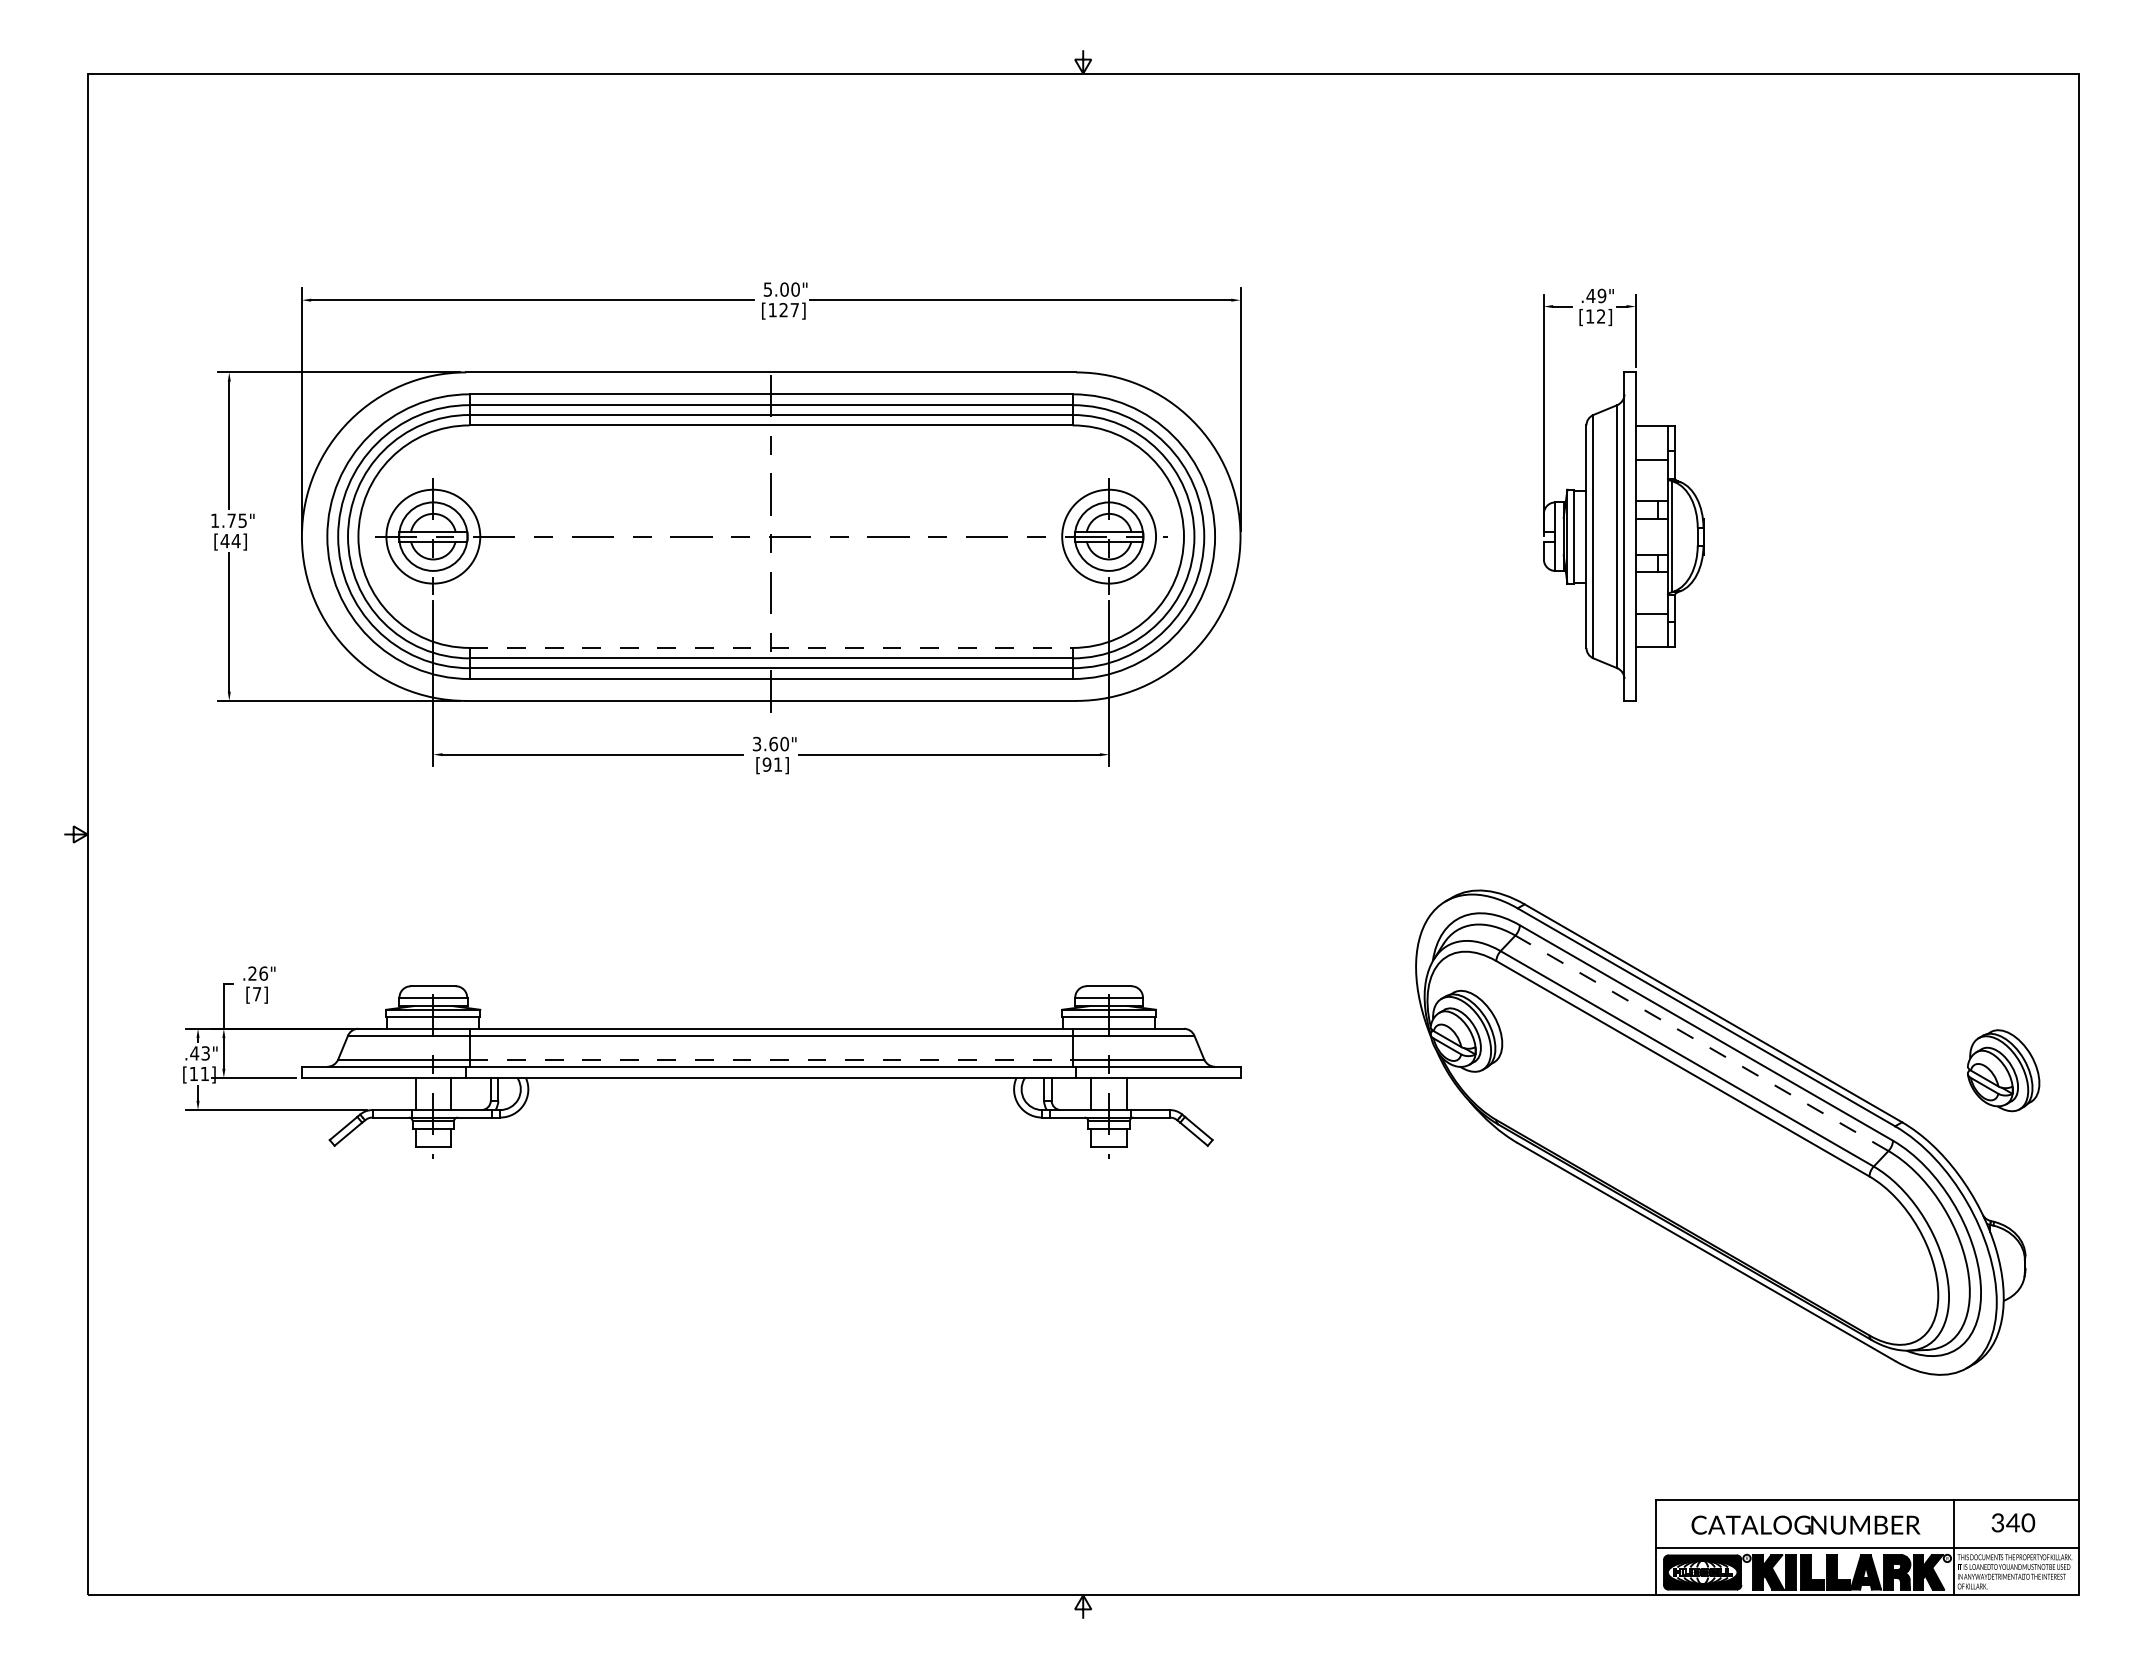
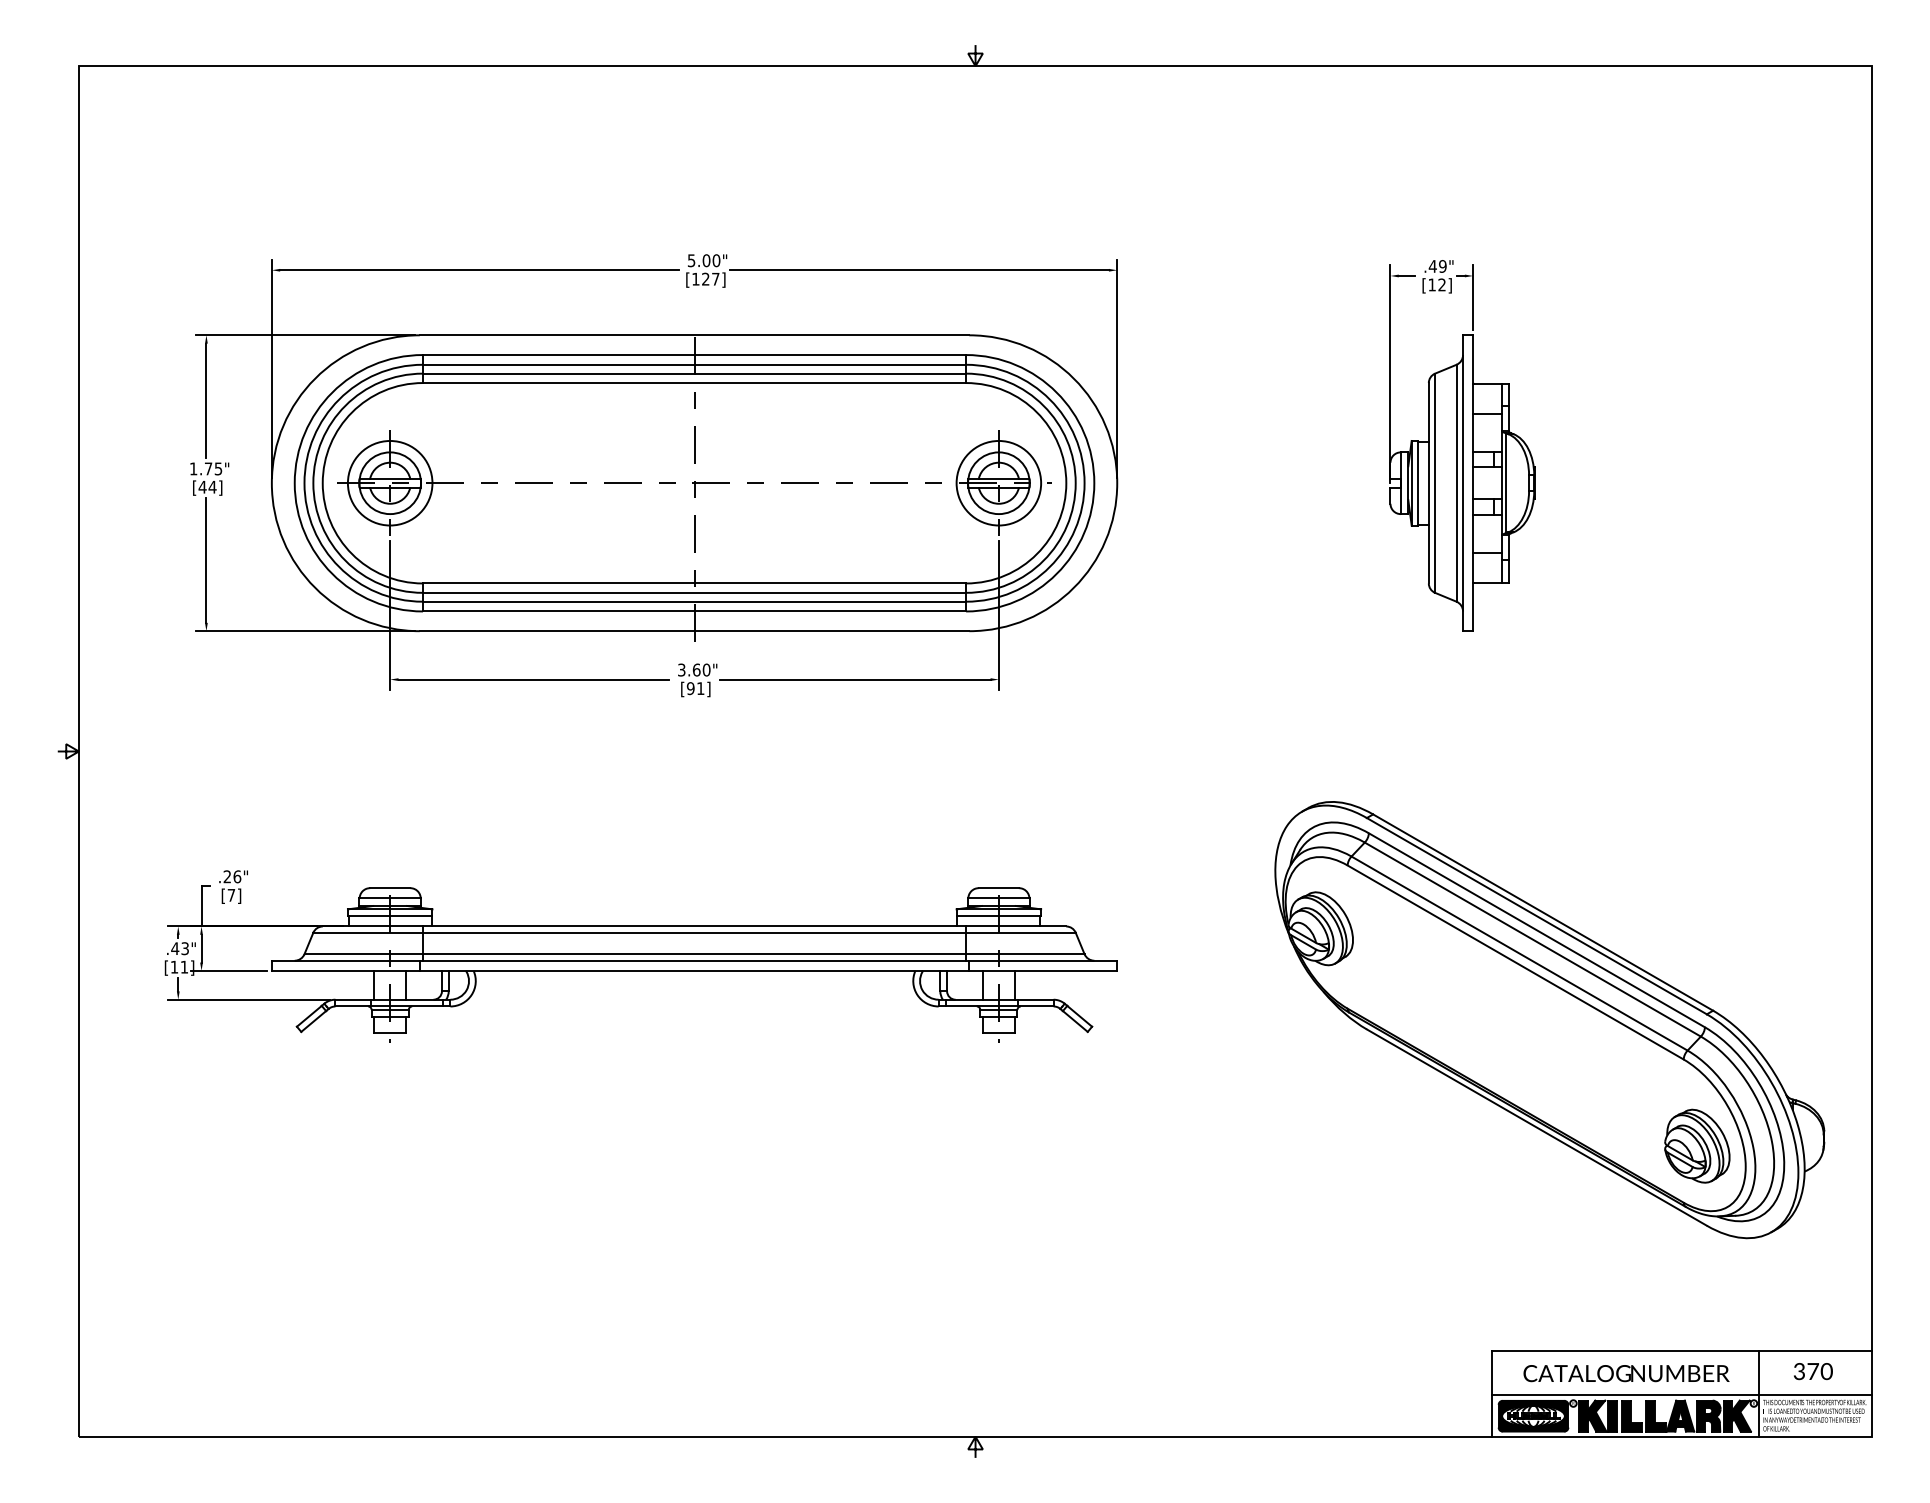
line: (771, 647) -> (694, 583), dashed -> solid
line: (1701, 1043) -> (1532, 939), dashed -> solid
line: (771, 1059) -> (694, 954), dashed -> solid
part: (2003, 1070) -> (1697, 1146), moved
text: (2012, 1522) -> (1812, 1371), 340 -> 370

